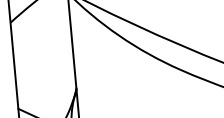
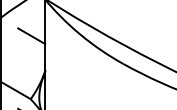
line: (53, 44) -> (31, 36), added

